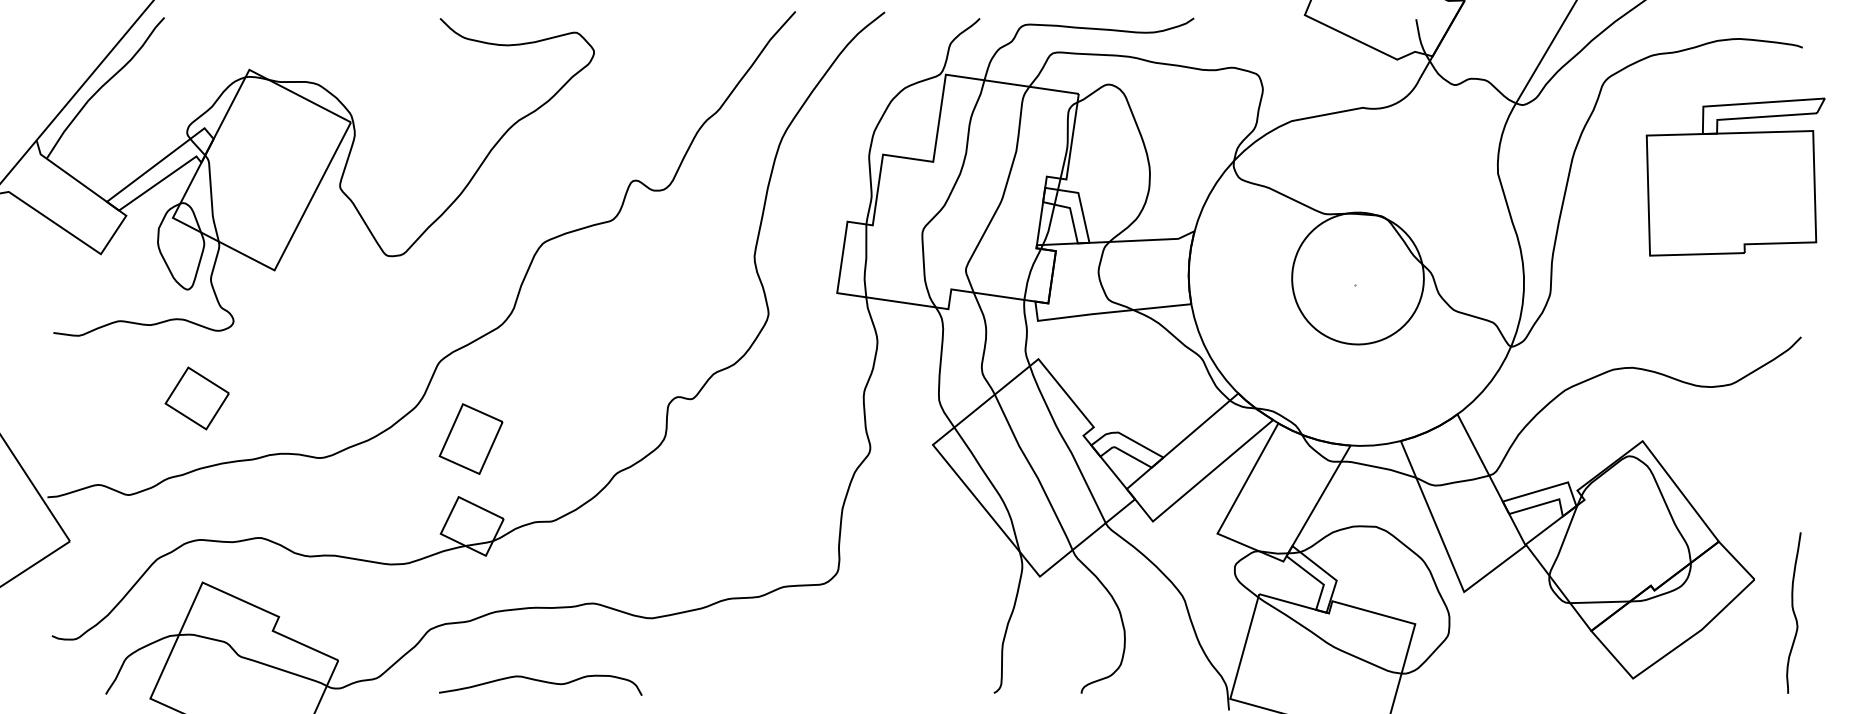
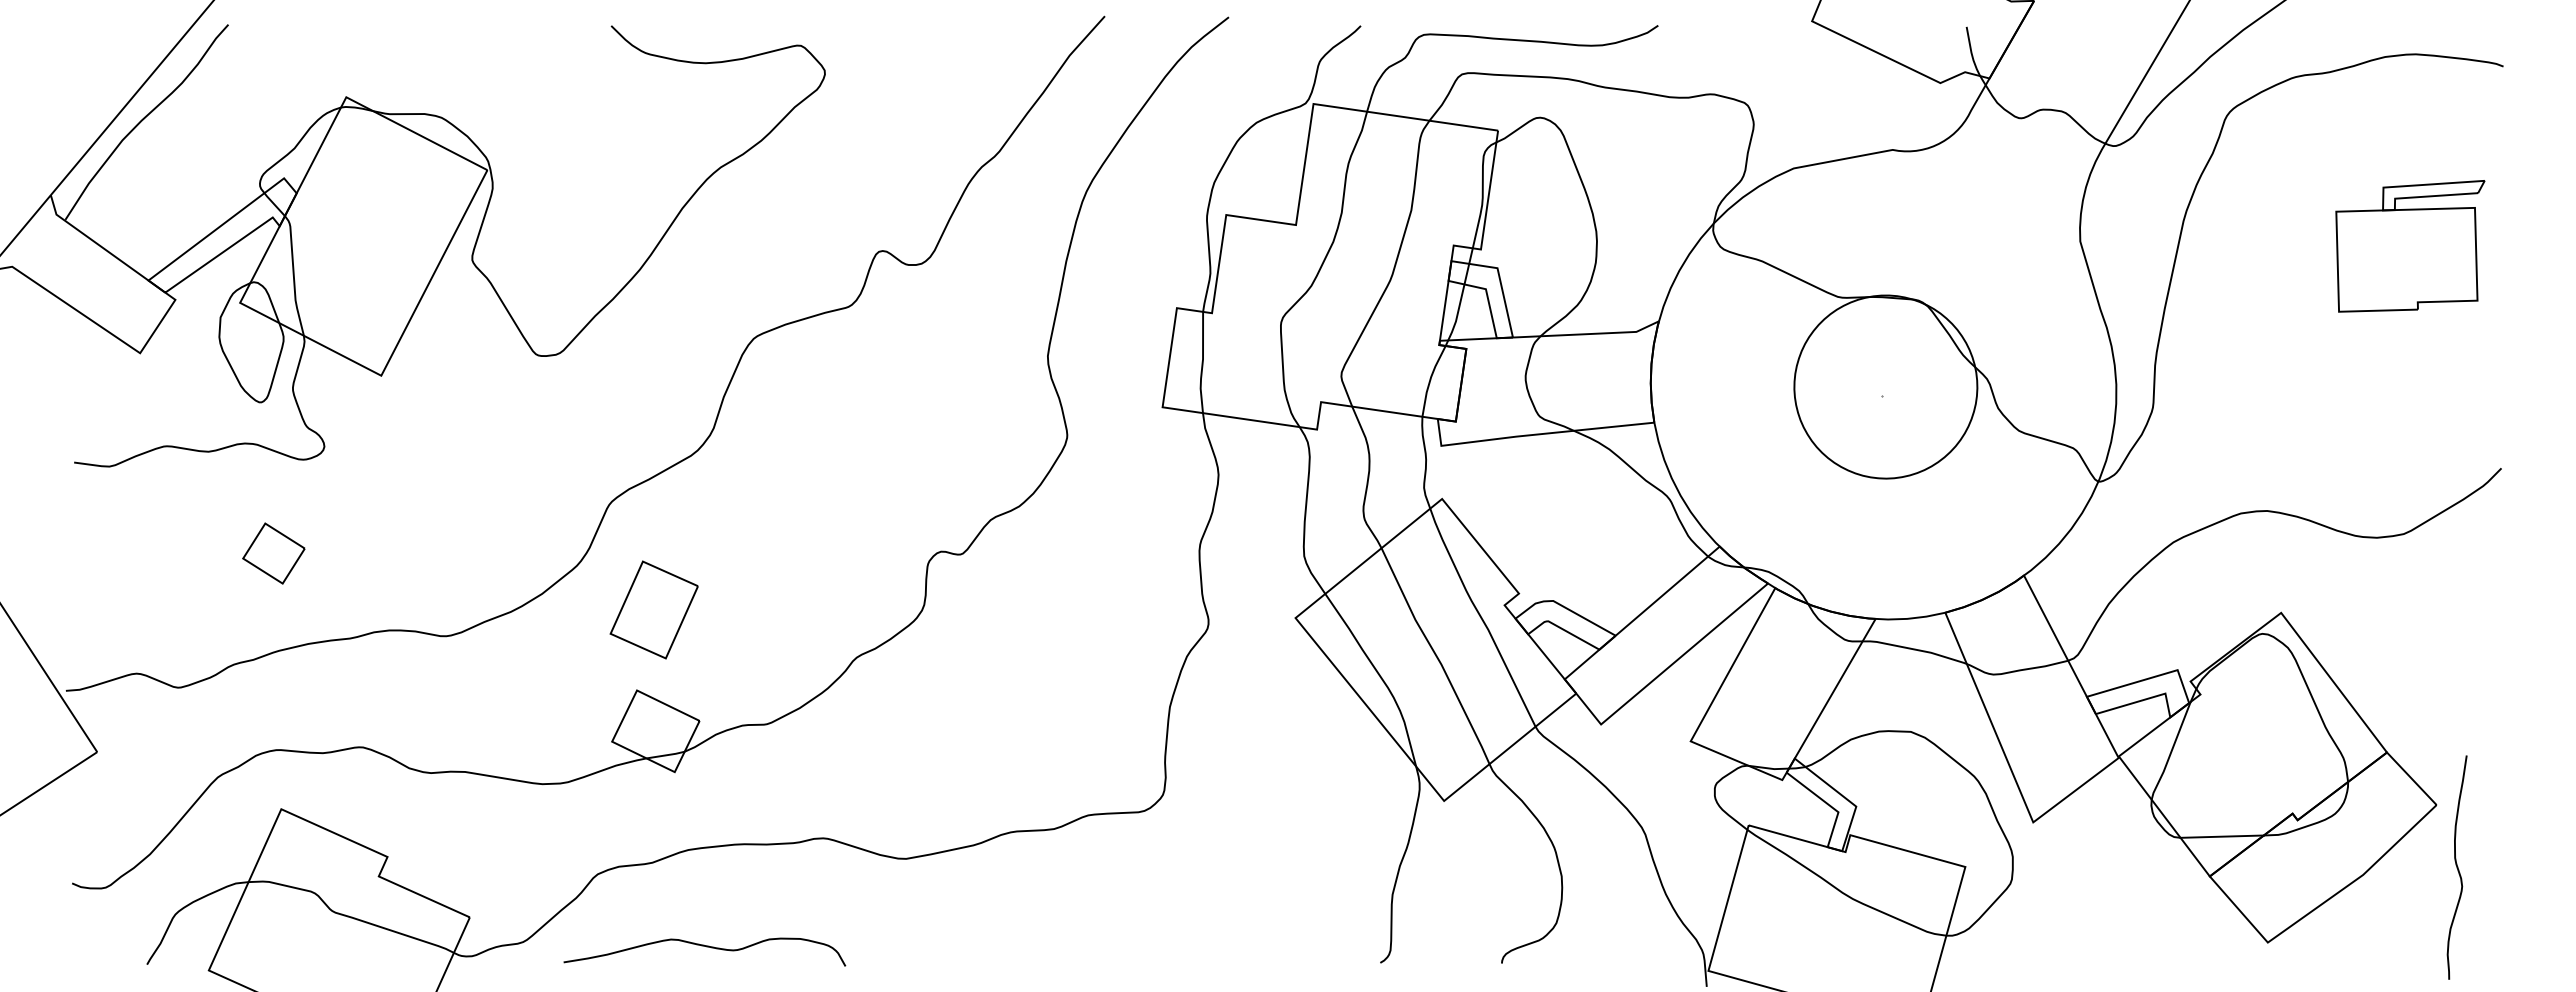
part: (1735, 177) -> (2410, 246), size x0.6
part: (196, 398) -> (273, 553), size x0.7
curve: (1793, 612) -> (2456, 867), moved
curve: (541, 682) -> (706, 947), moved

